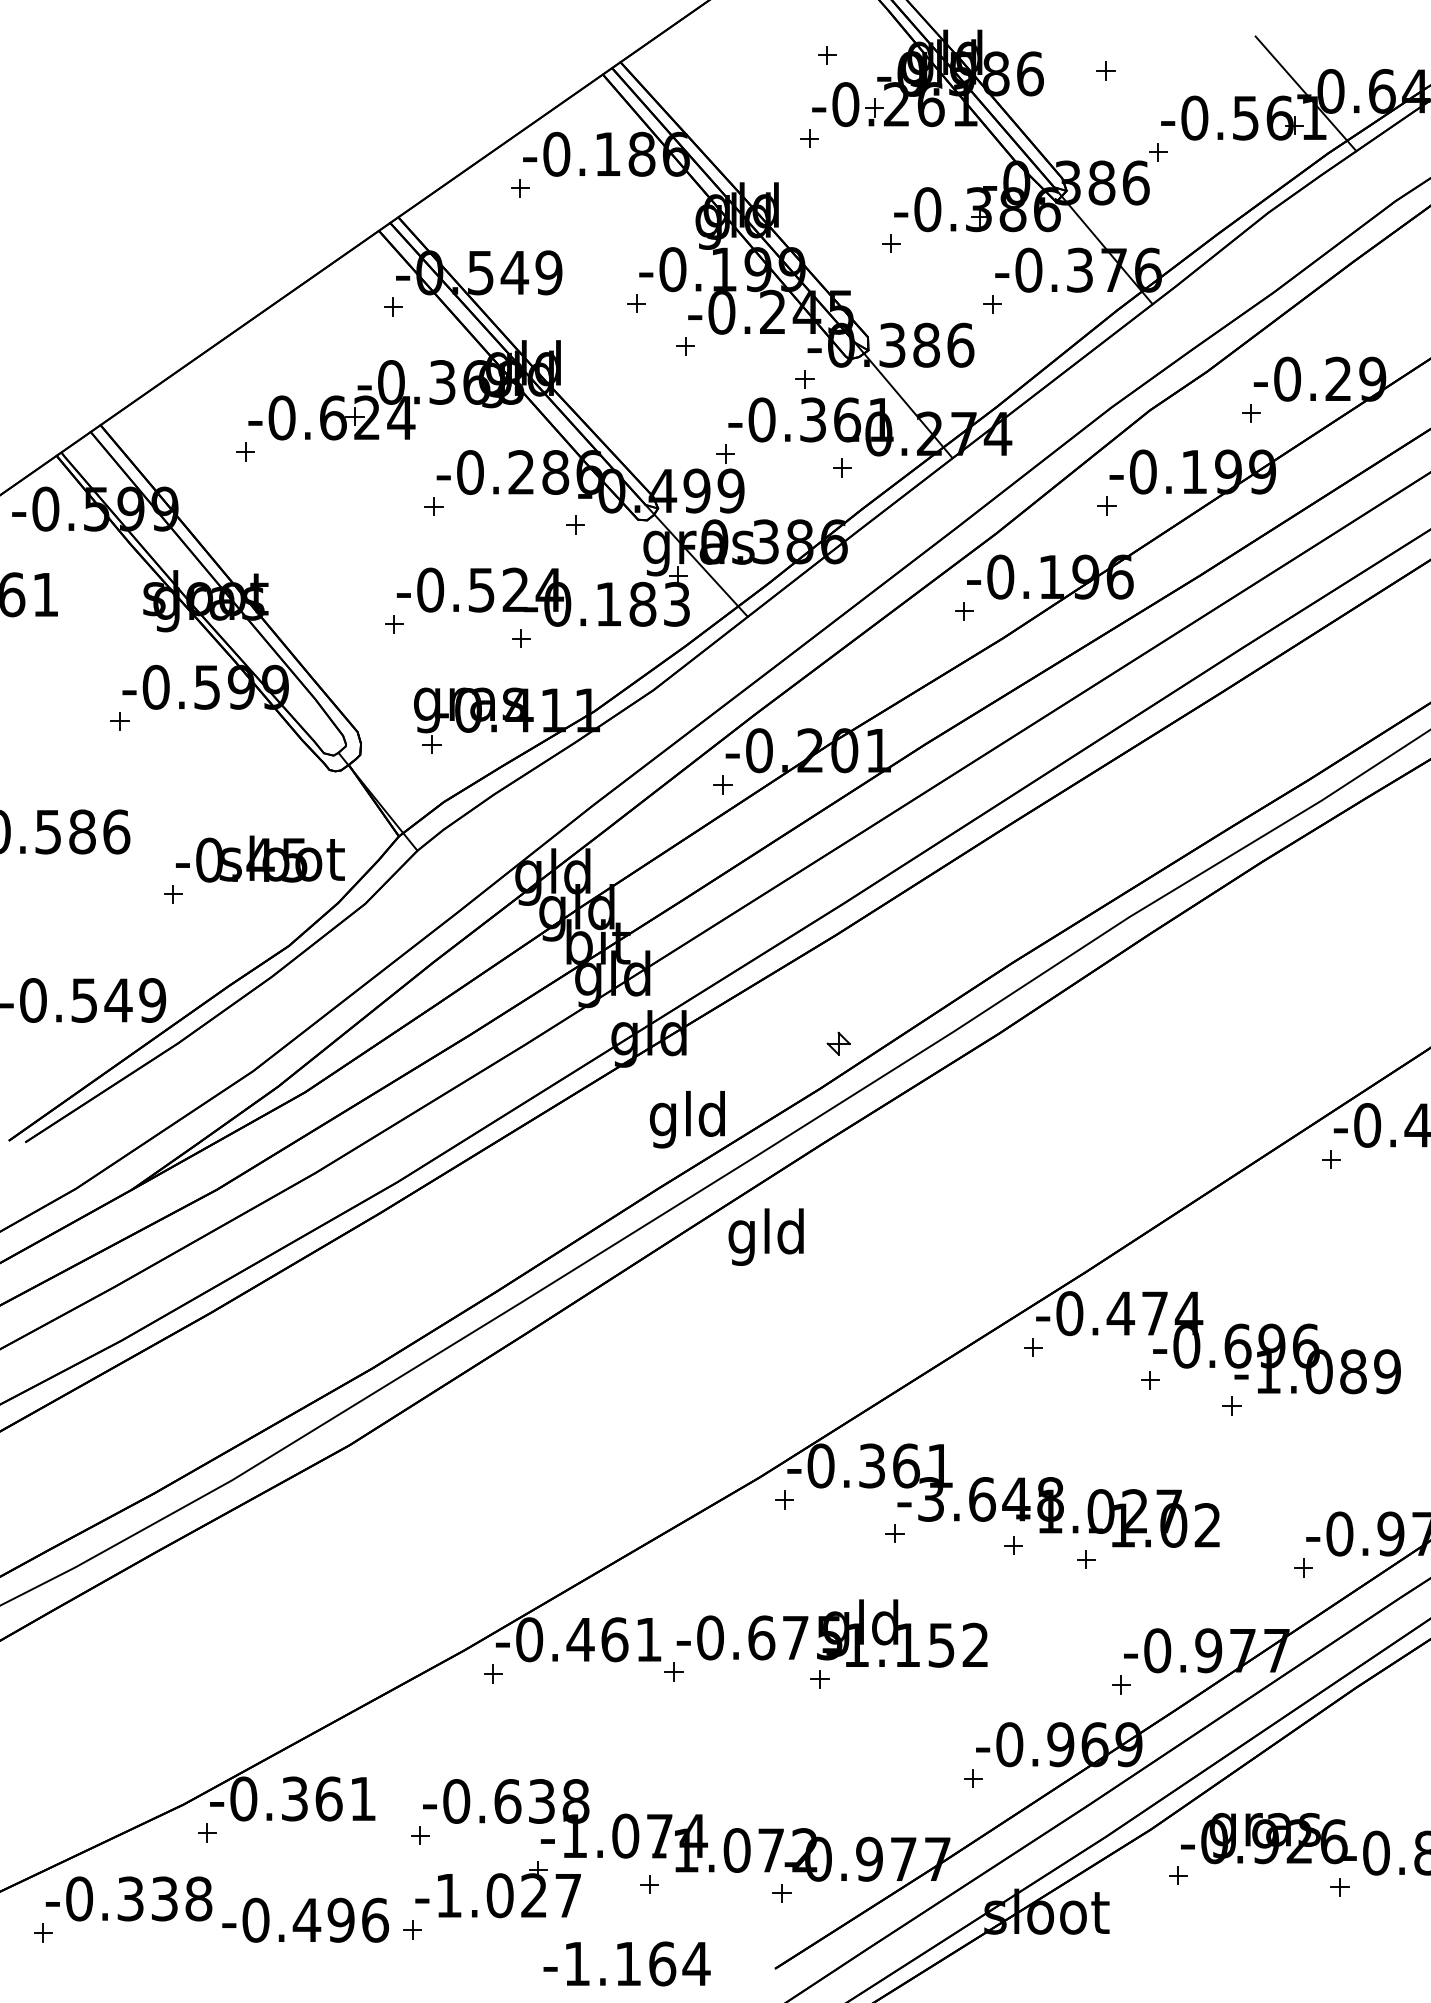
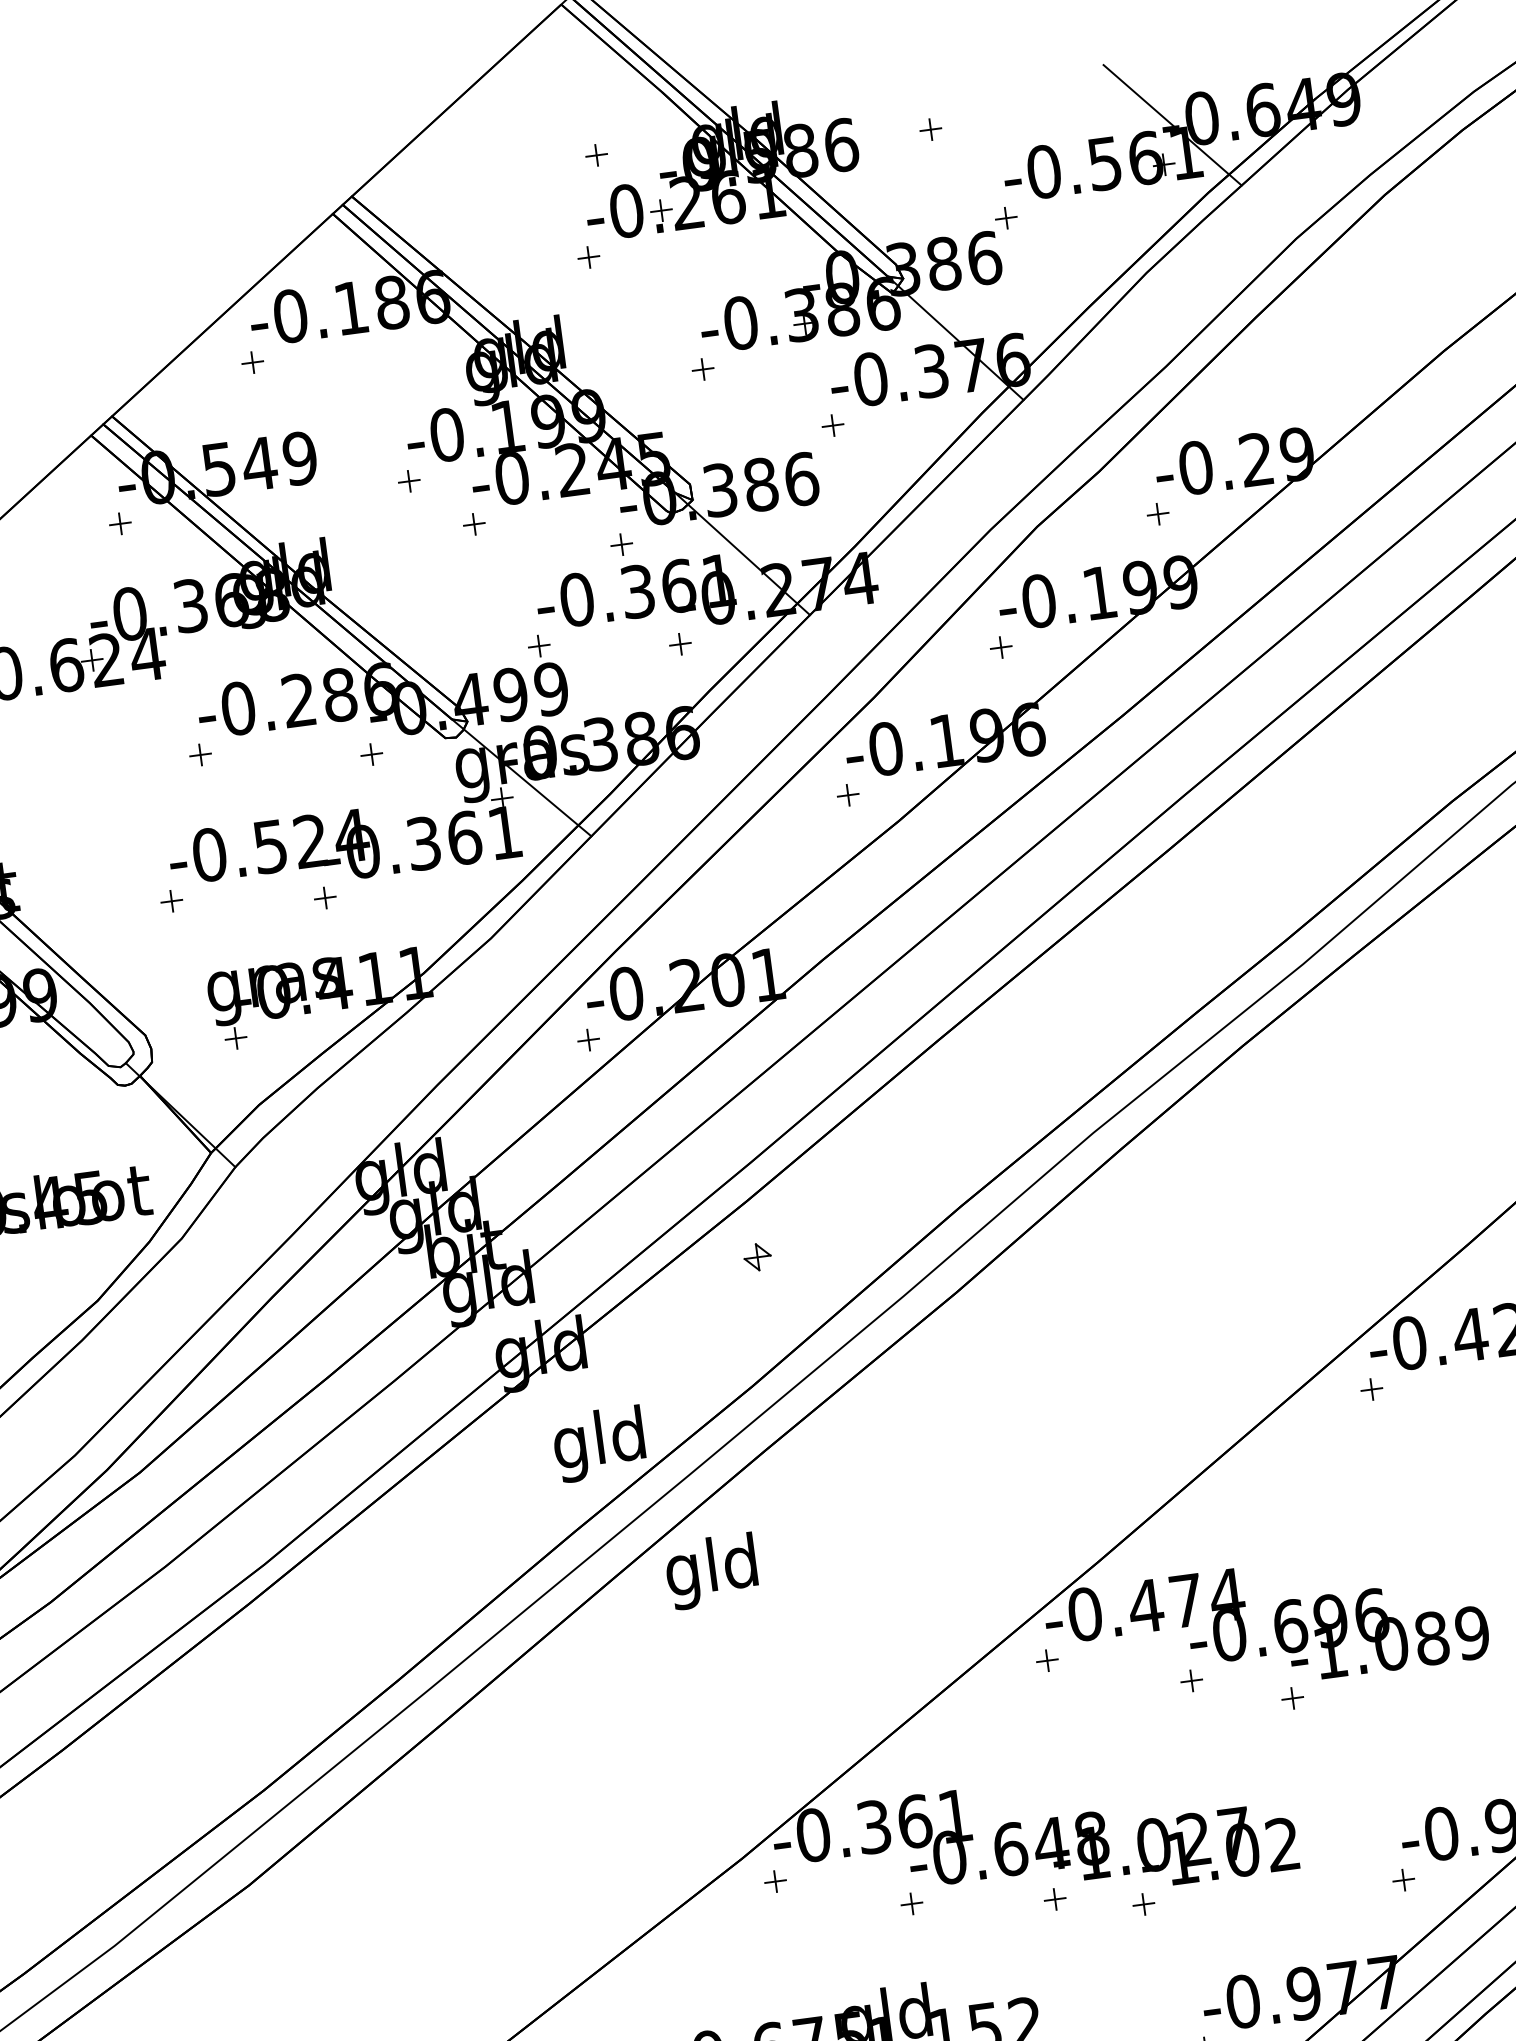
text: (642, 603) -> (463, 837), -0.183 -> -0.361
part: (838, 1043) -> (757, 1257), moved
text: (930, 1499) -> (948, 1857), -3.648 -> -0.648

